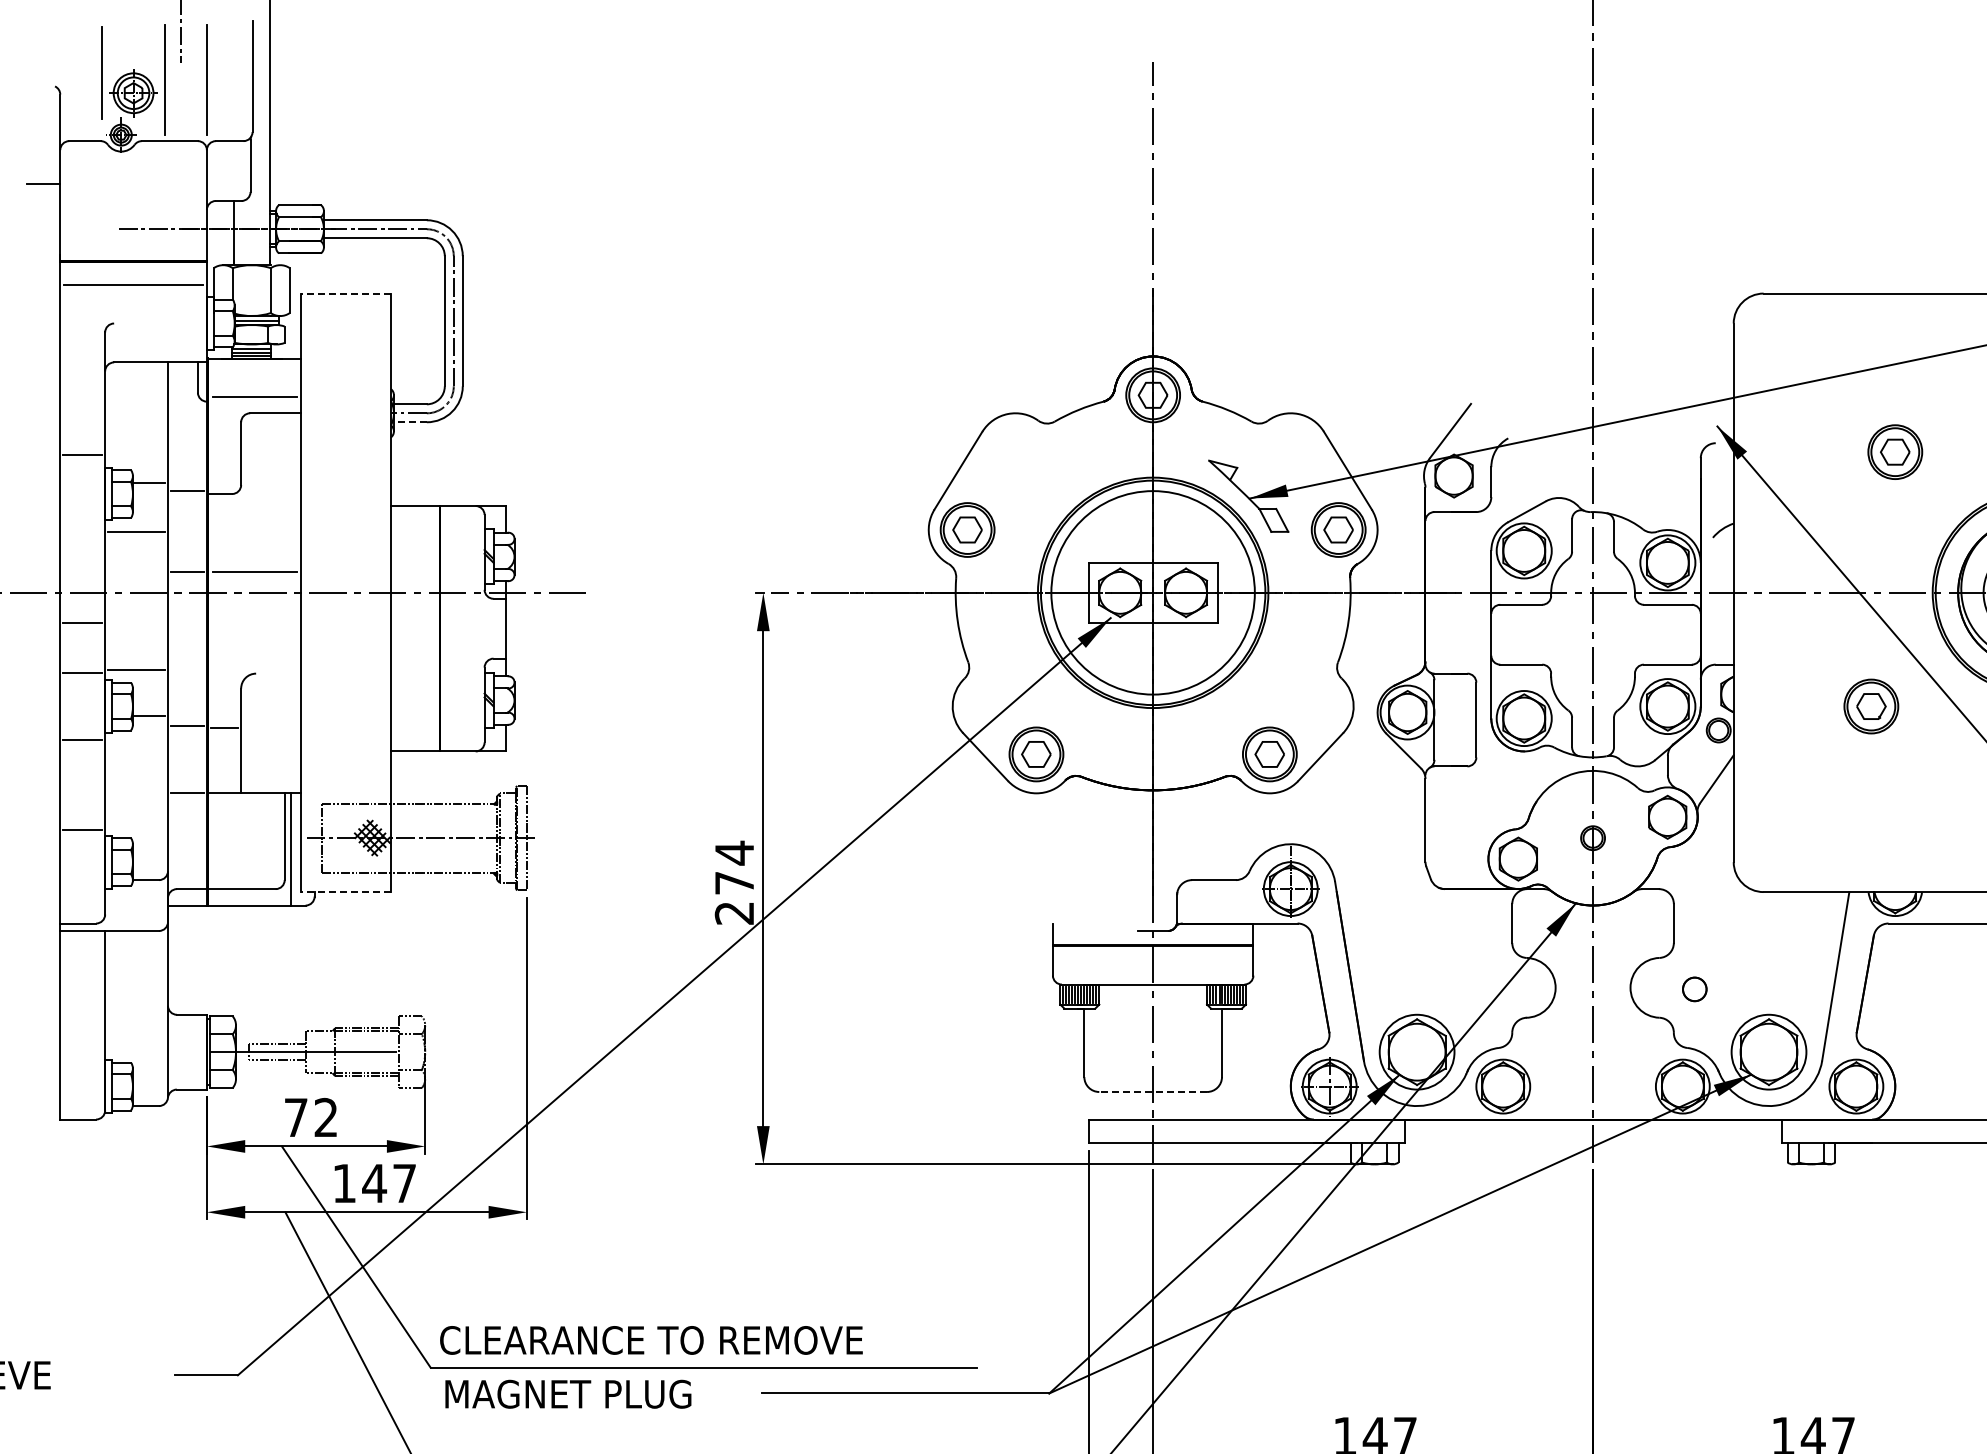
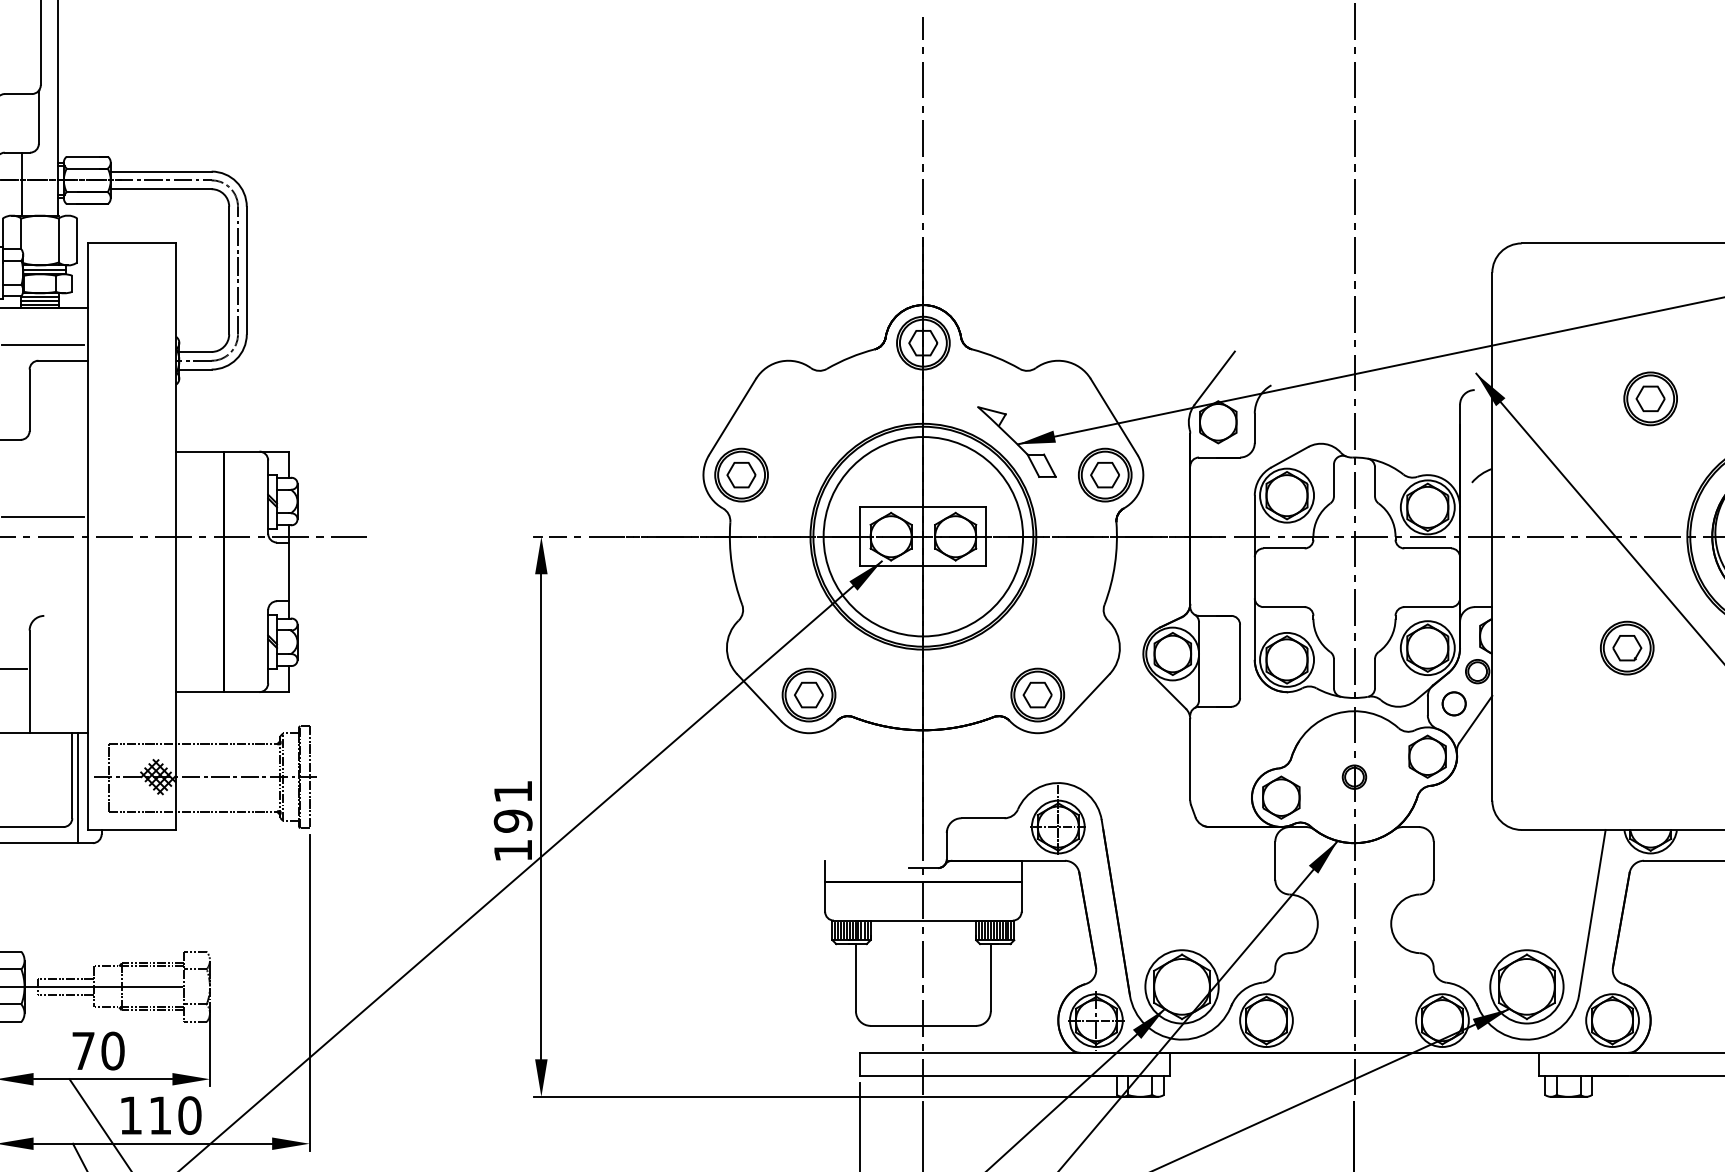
line: (345, 293) -> (131, 243), dashed -> solid
line: (409, 422) -> (194, 369), dashed -> solid
text: (734, 882) -> (513, 820), 274 -> 191
line: (345, 892) -> (131, 830), dashed -> solid
part: (1694, 989) -> (1453, 703), moved
line: (1153, 1091) -> (923, 1025), dashed -> solid
text: (326, 1117) -> (113, 1050), 72 -> 70
text: (389, 1183) -> (175, 1115), 147 -> 110

